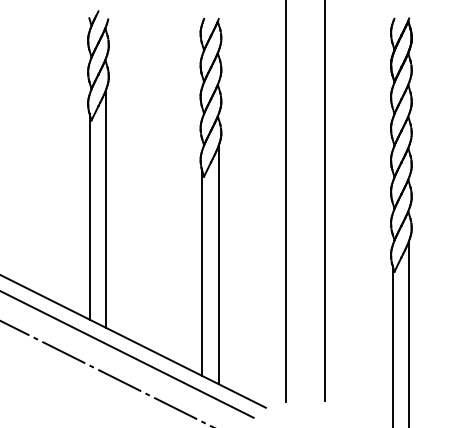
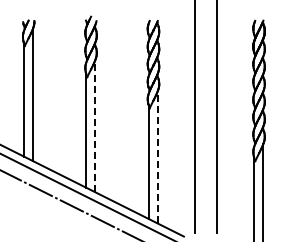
line: (106, 207) -> (95, 125), solid -> dashed
line: (218, 263) -> (157, 156), solid -> dashed

